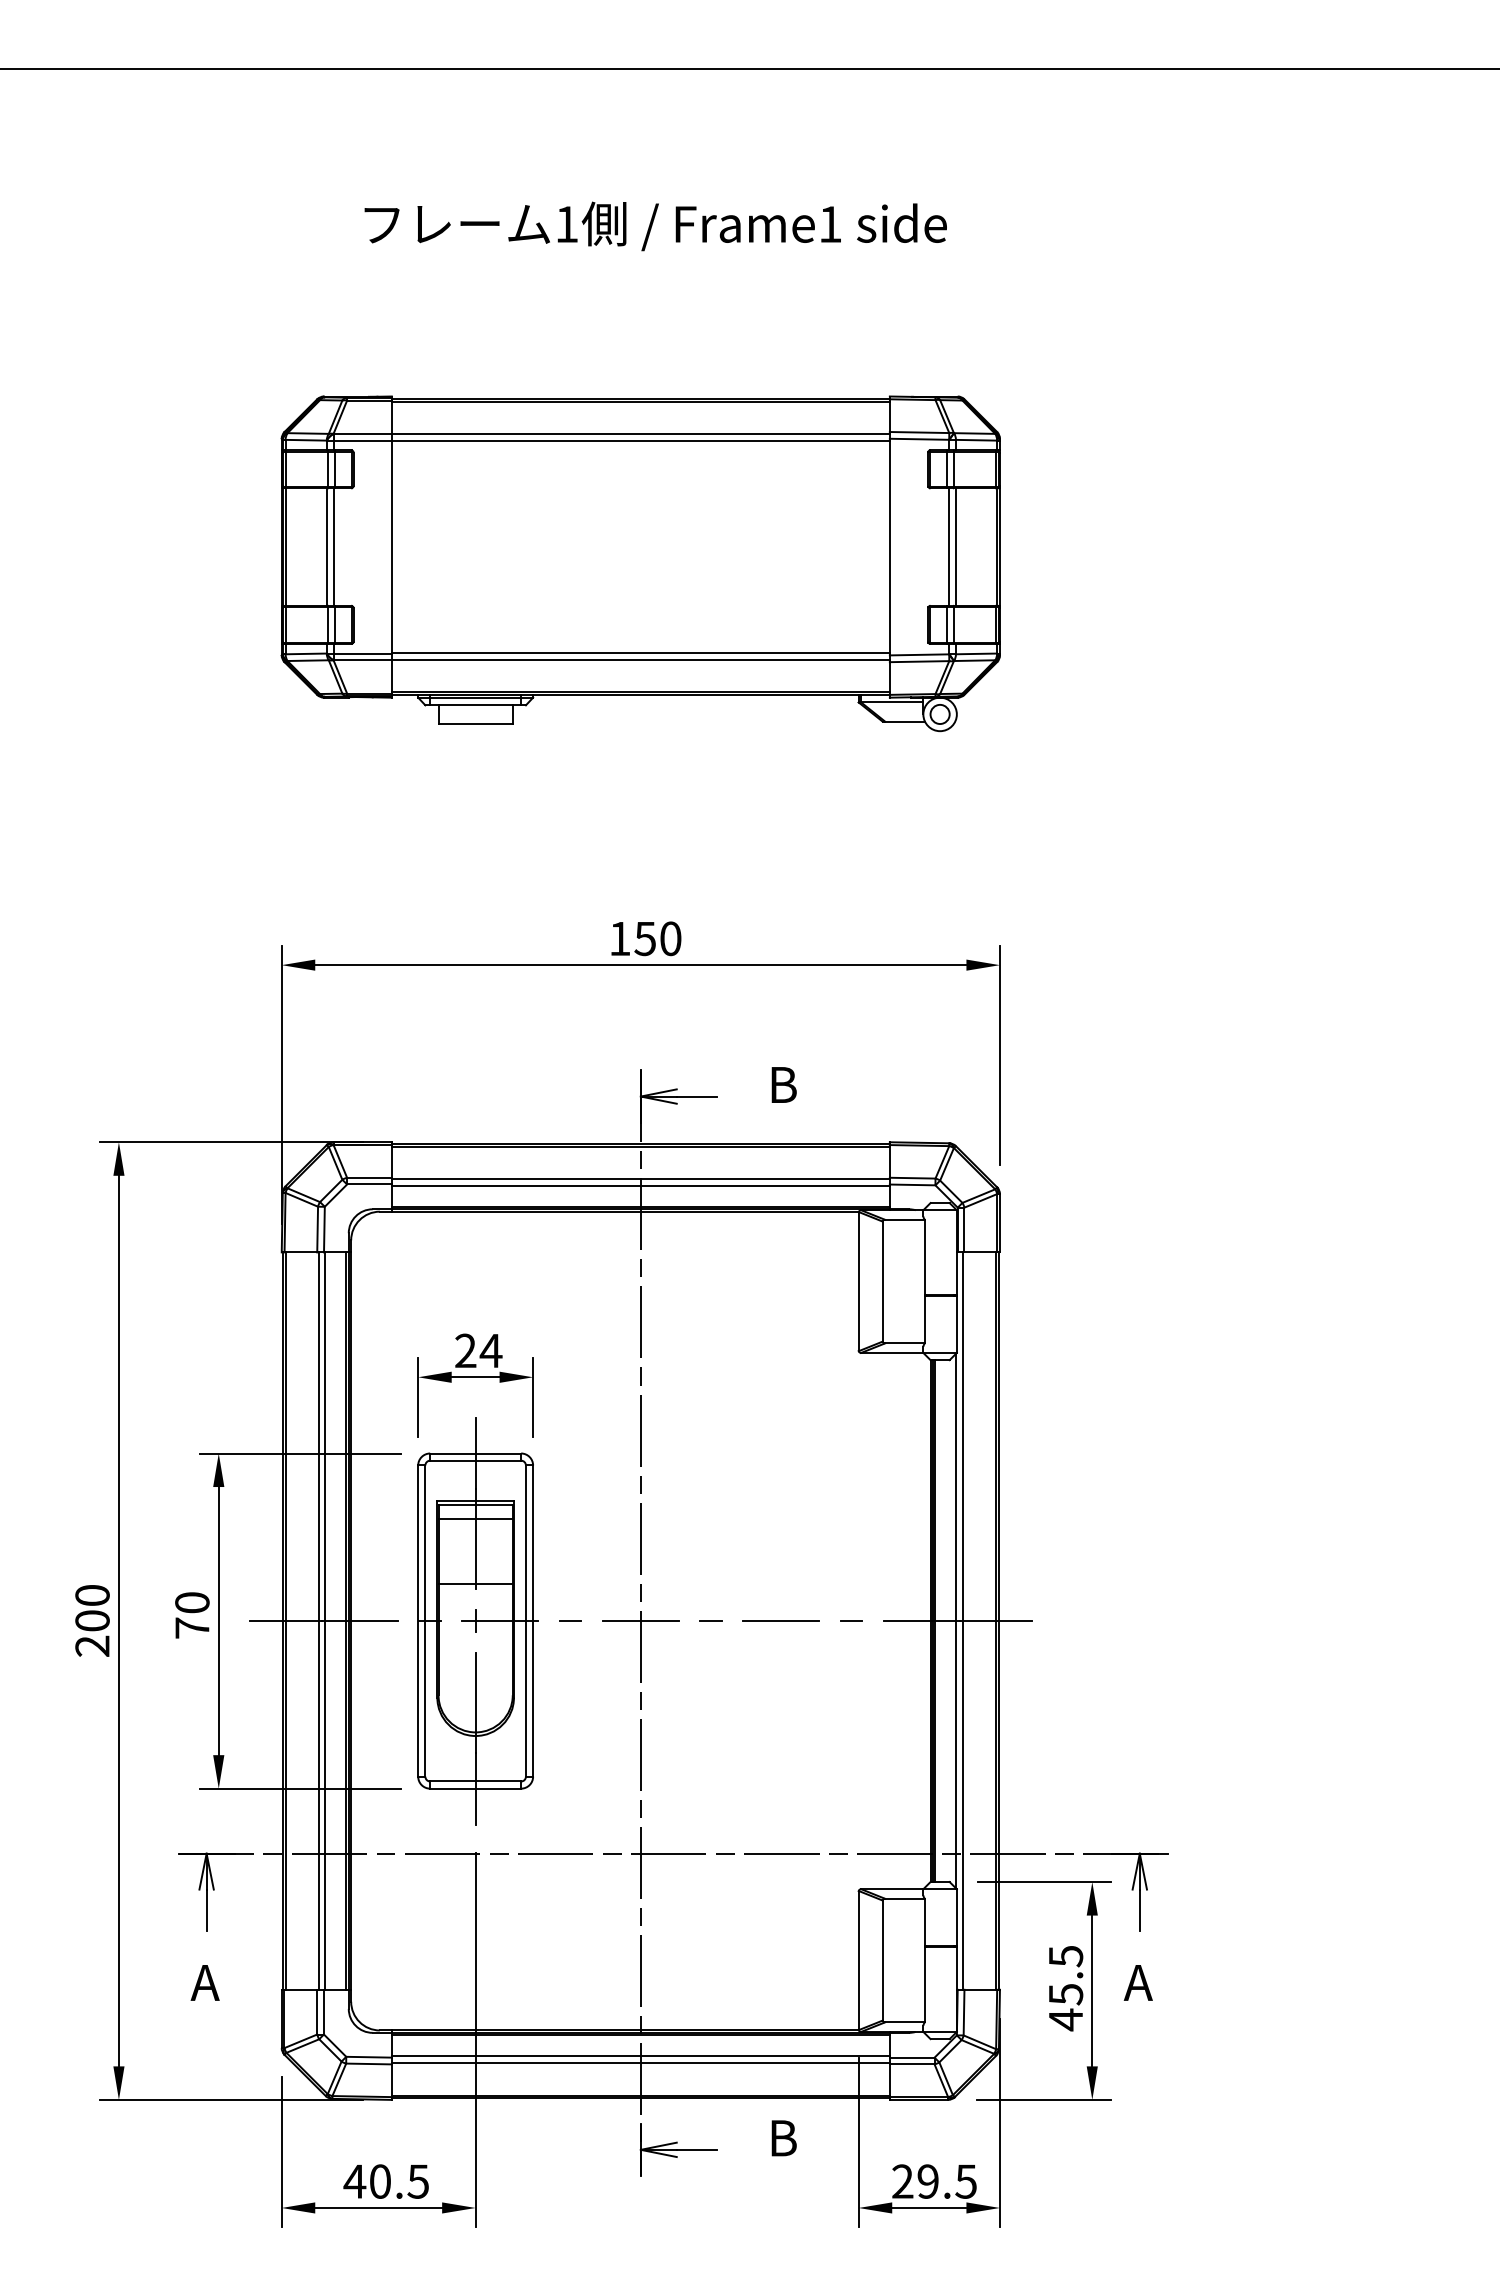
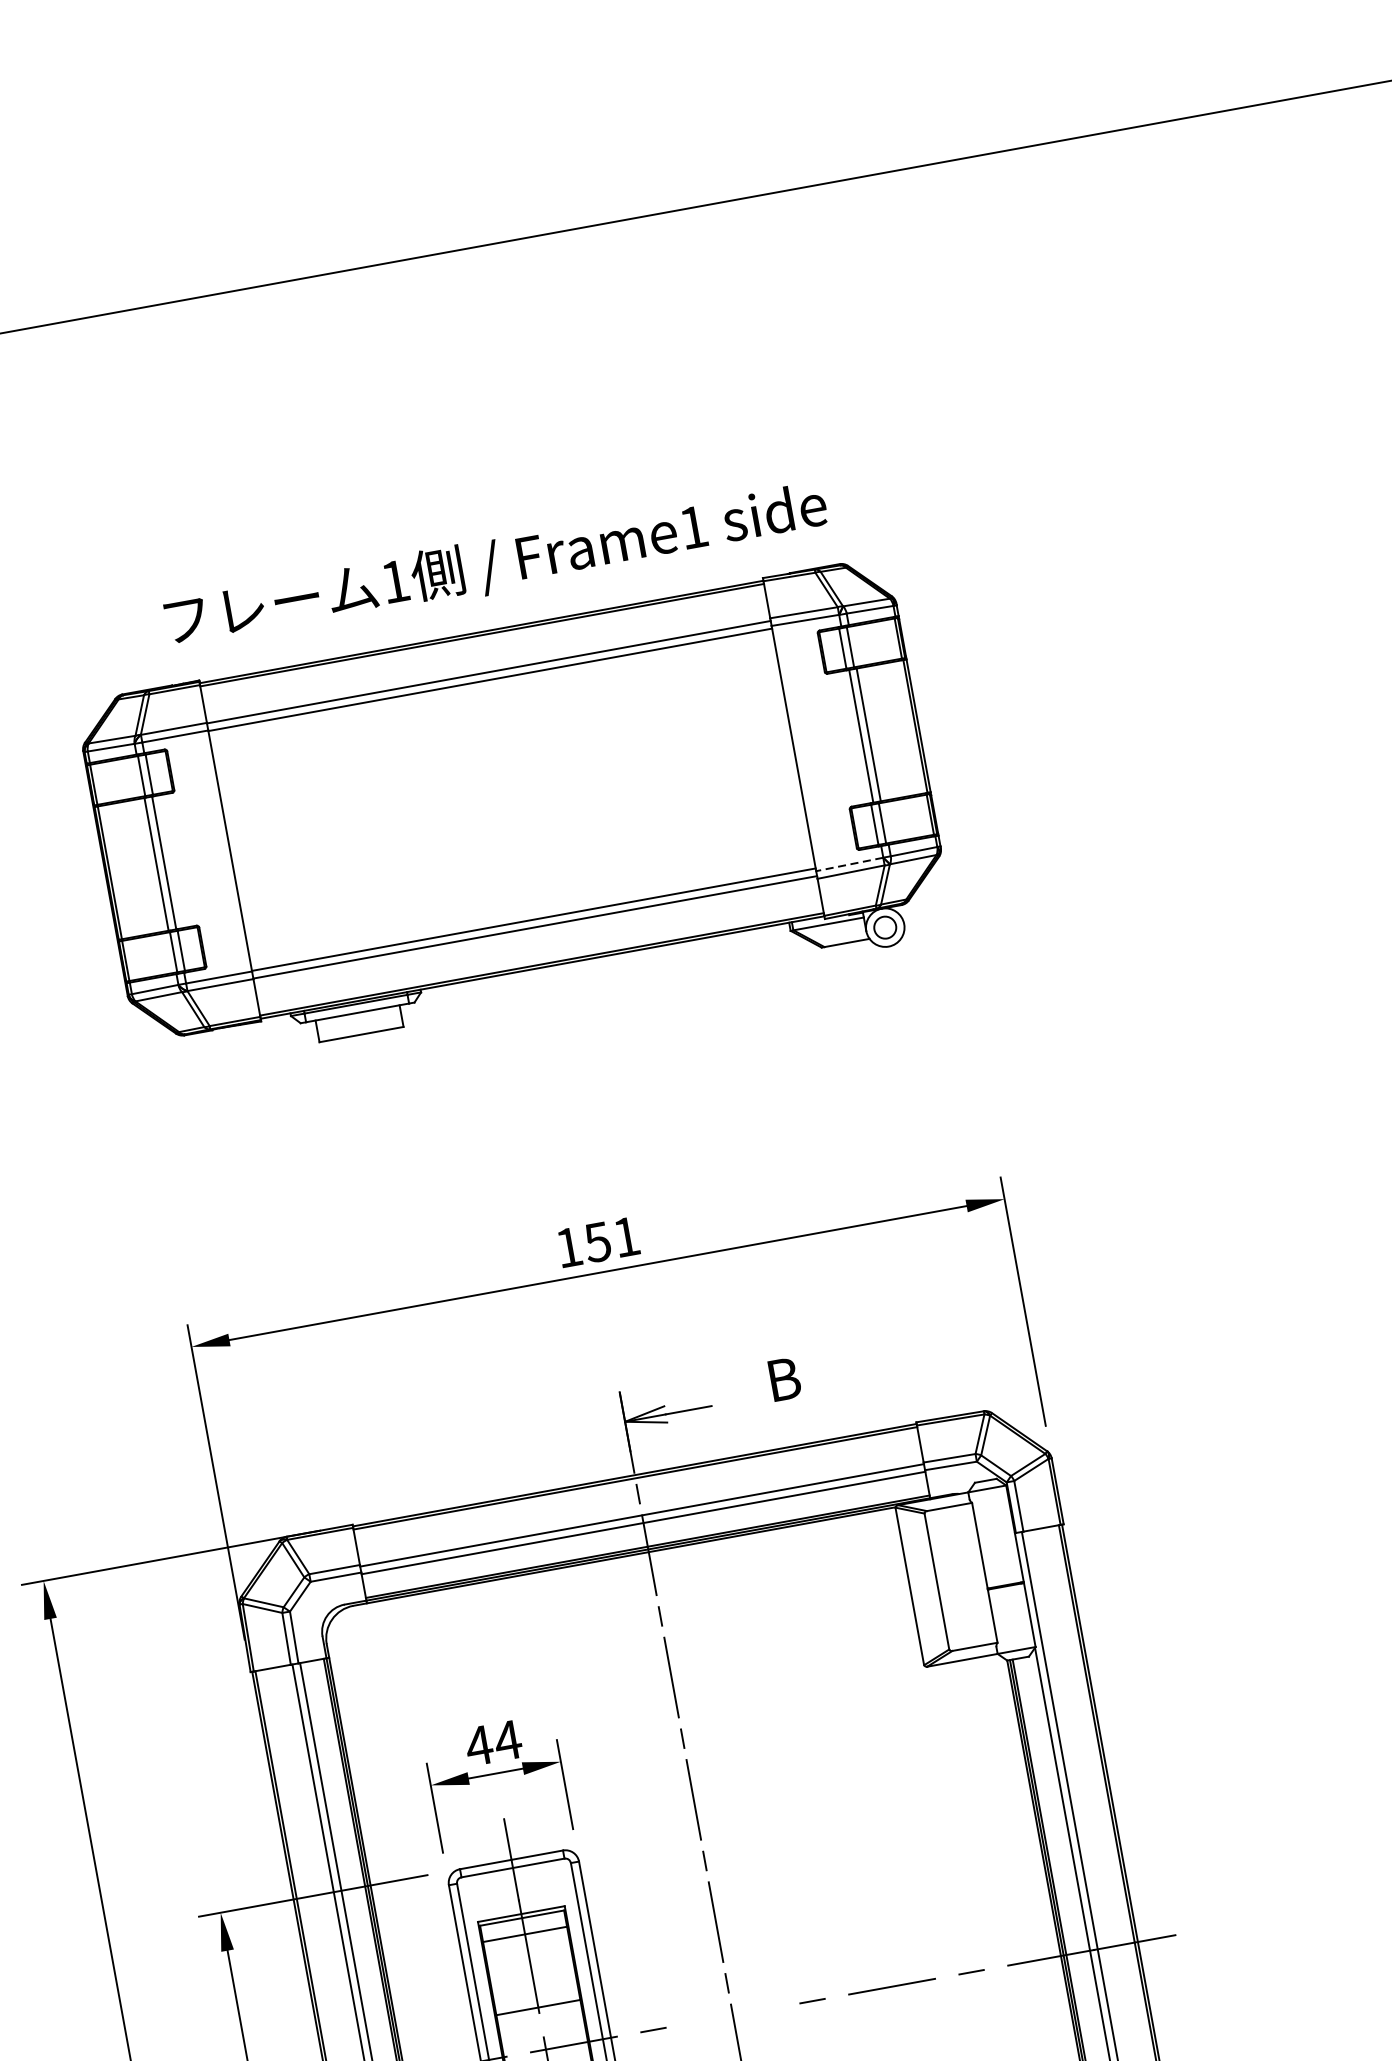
text: (655, 226) -> (496, 565), moved
line: (919, 654) -> (849, 864), solid -> dashed
text: (670, 938) -> (626, 1236), 150 -> 151
text: (465, 1350) -> (478, 1745), 24 -> 44
line: (640, 1621) -> (732, 2016), removed

